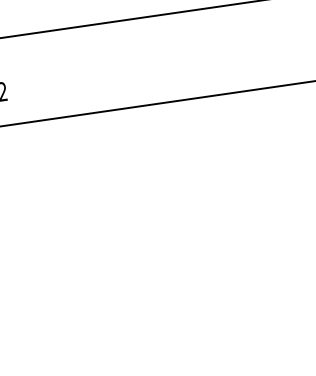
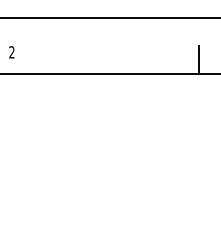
line: (293, 62) -> (198, 60), added

